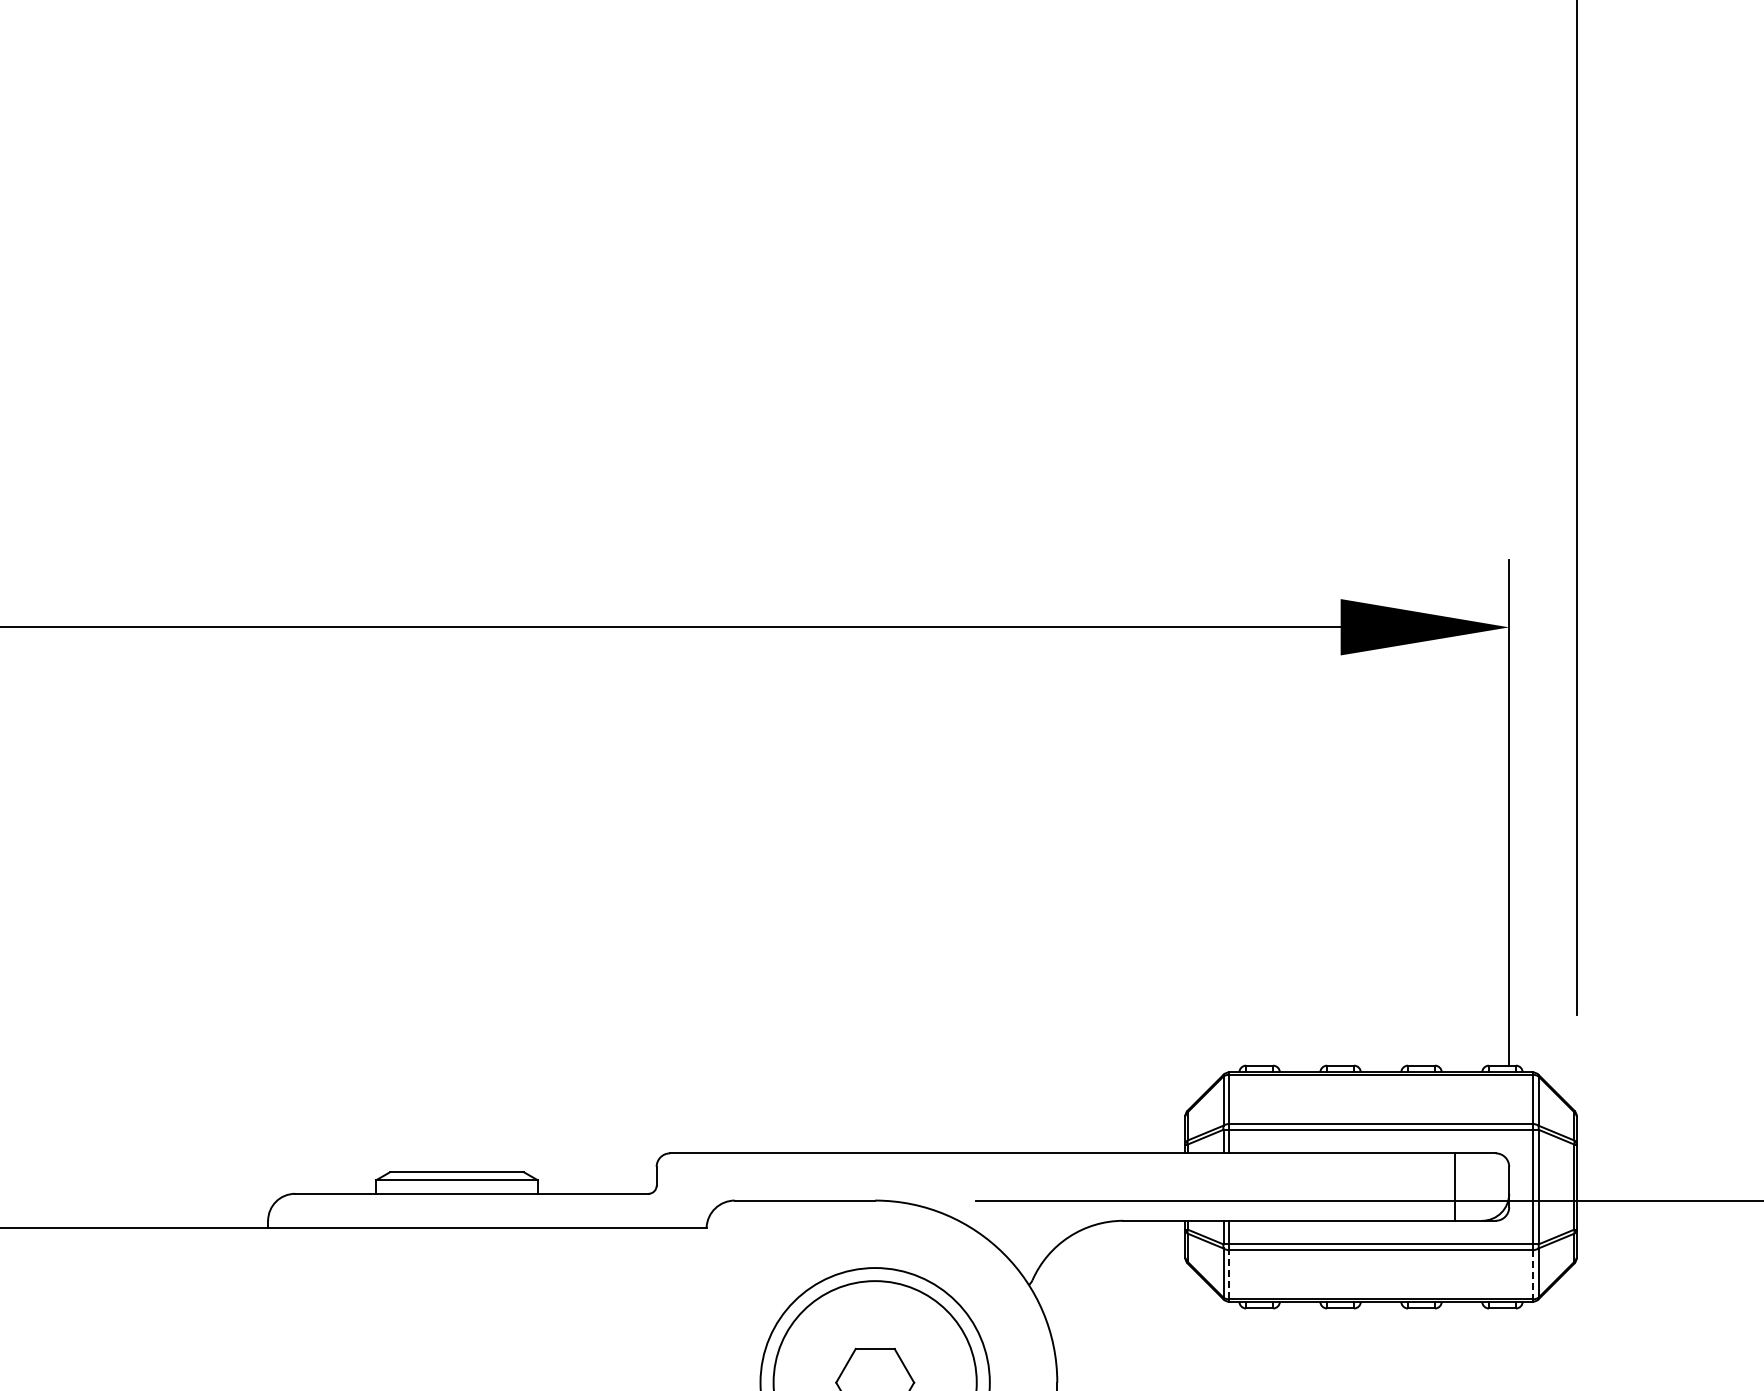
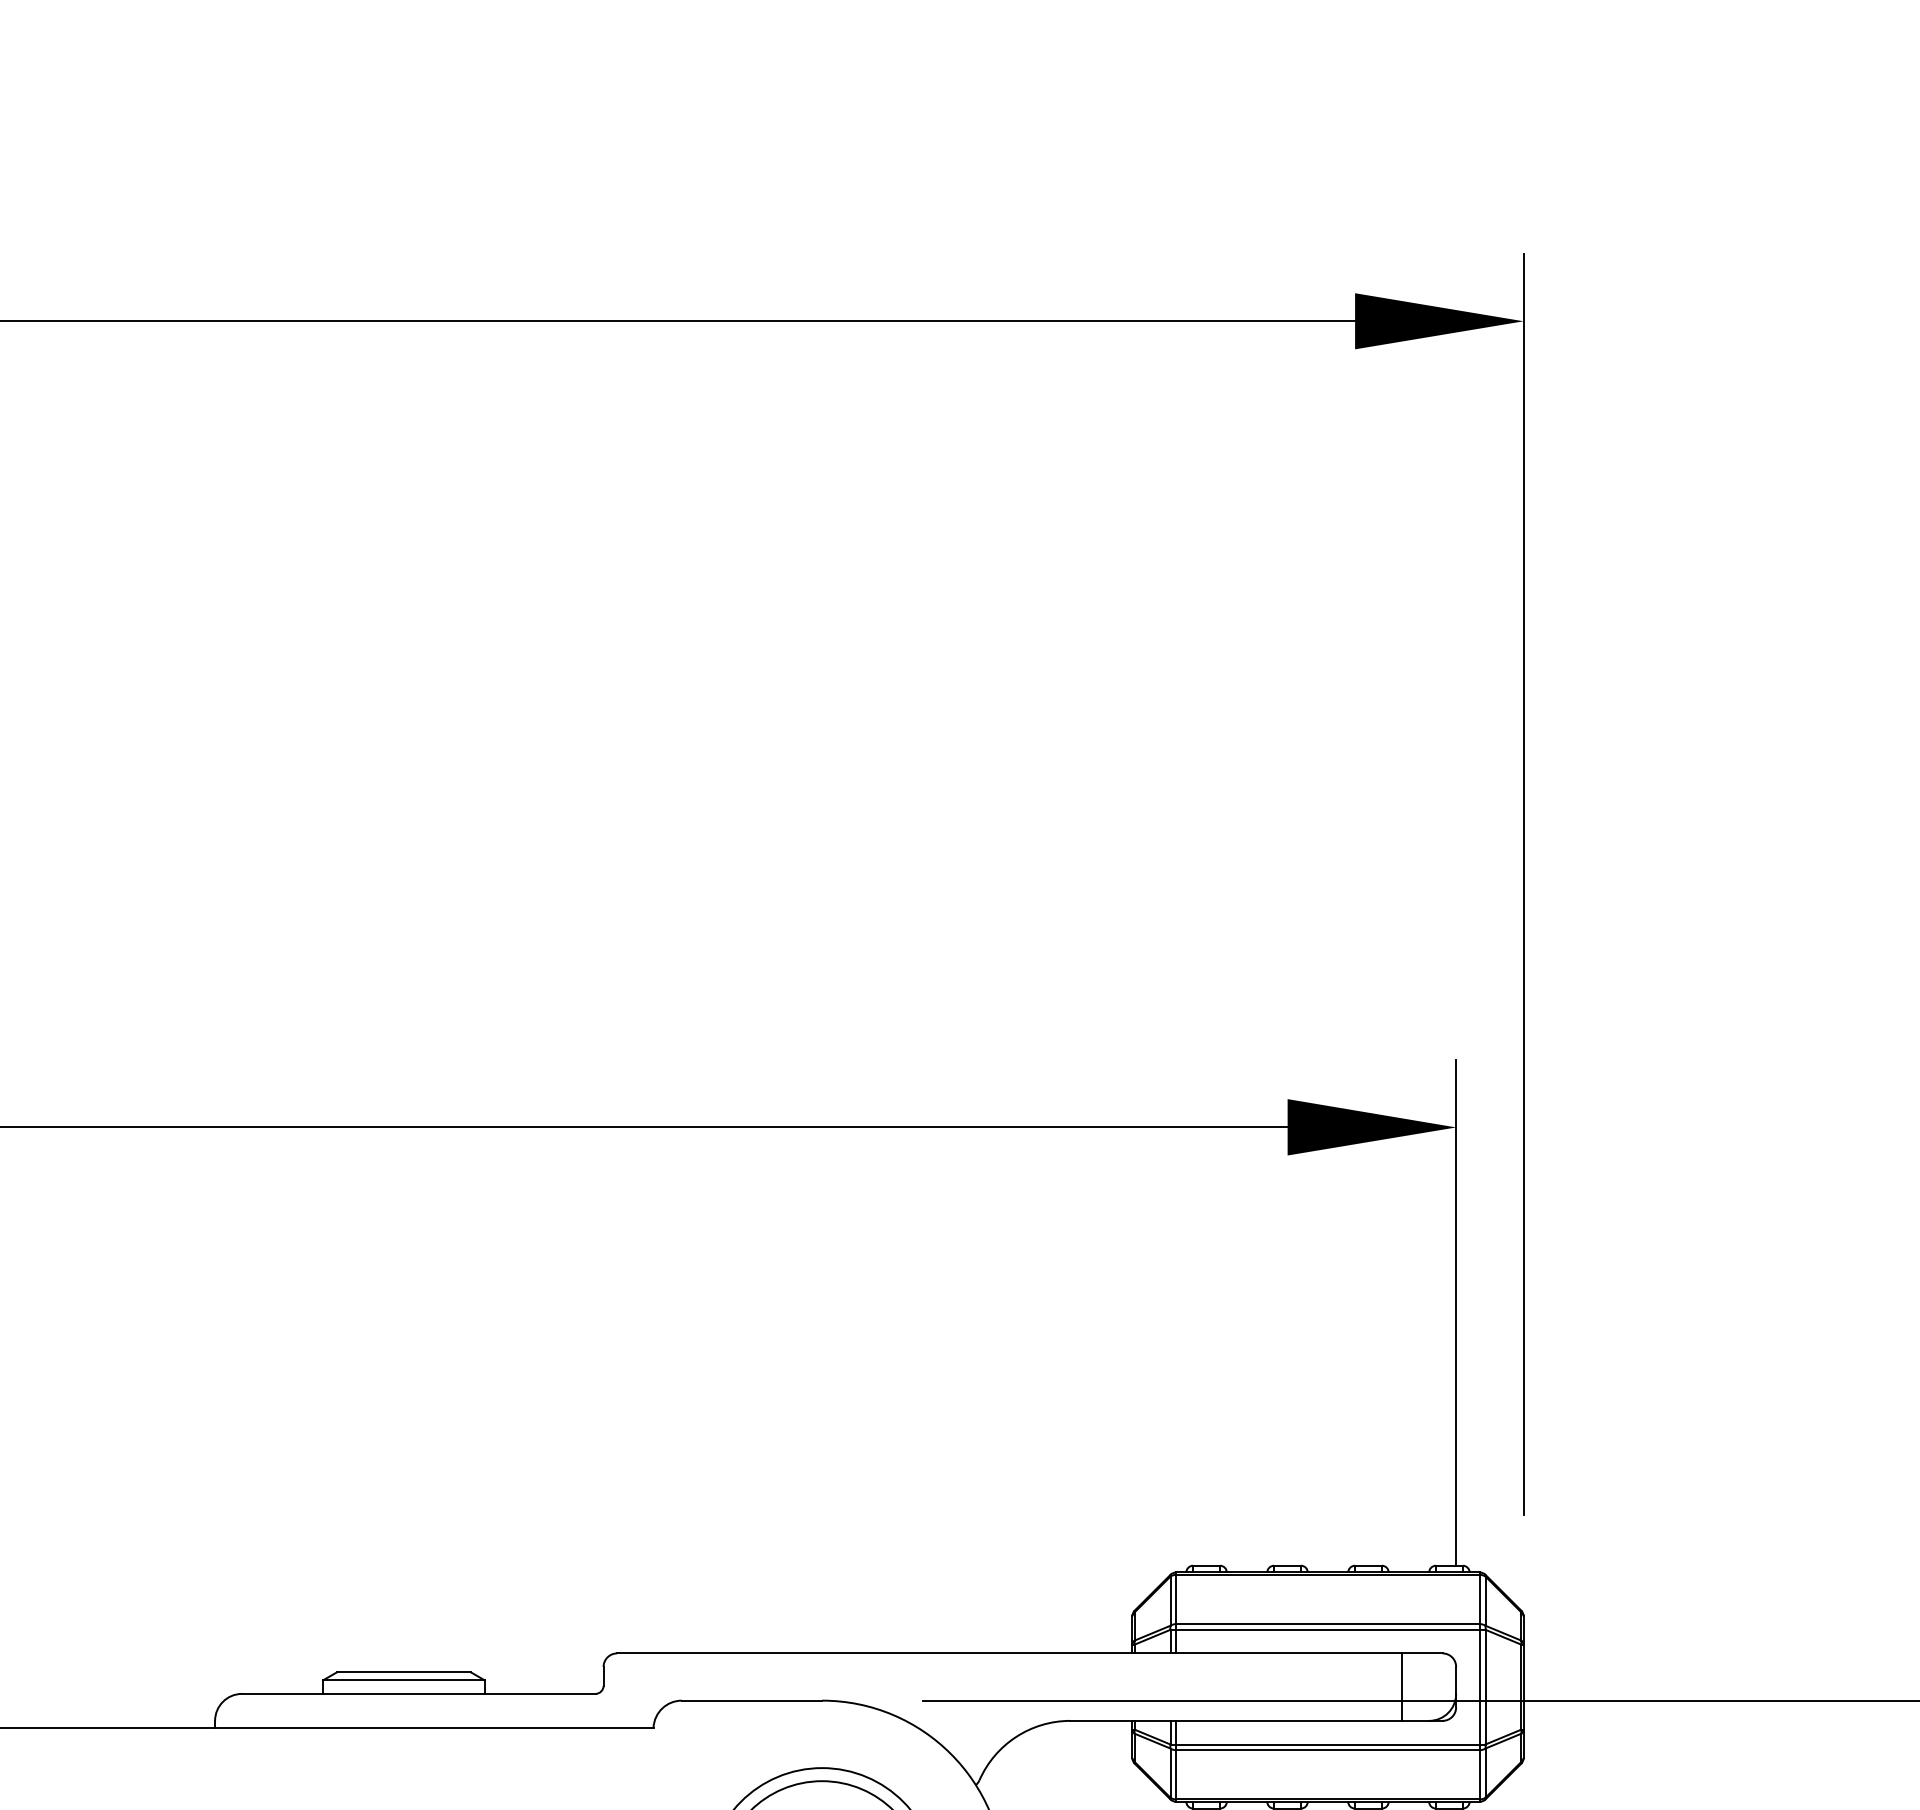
line: (1229, 1274) -> (1176, 1774), dashed -> solid
line: (1532, 1274) -> (1479, 1774), dashed -> solid

